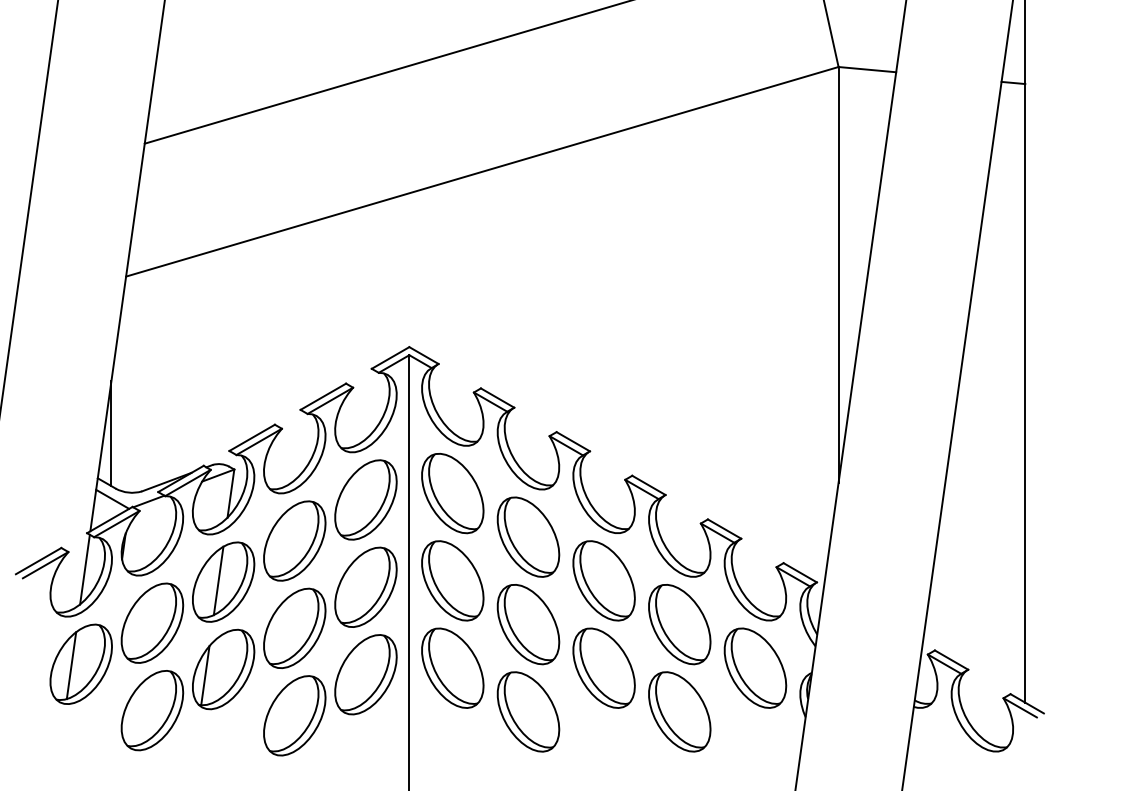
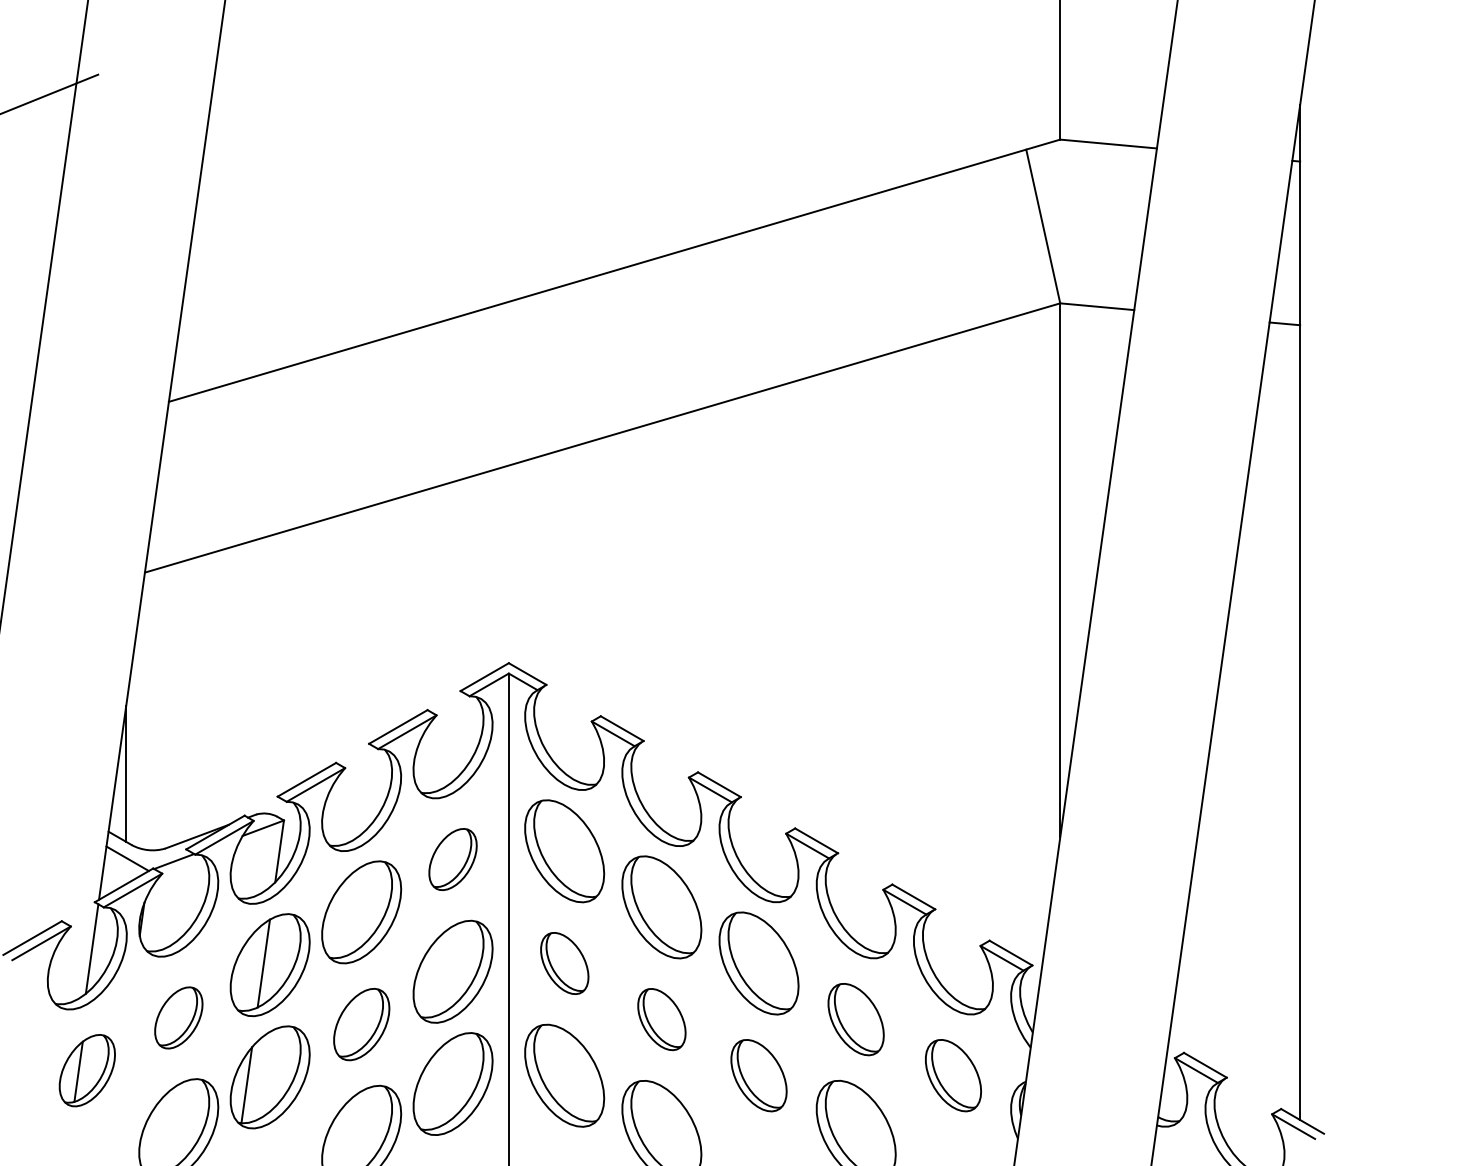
part: (365, 499) -> (452, 859), size x0.6
part: (452, 580) -> (564, 963), size x0.6
part: (152, 622) -> (178, 1017), size x0.6
part: (528, 624) -> (661, 1019), size x0.6
part: (679, 624) -> (855, 1019), size x0.7
part: (294, 628) -> (361, 1024), size x0.7
part: (81, 664) -> (87, 1070), size x0.7
part: (603, 668) -> (758, 1075), size x0.7
part: (755, 668) -> (953, 1075), size x0.7

